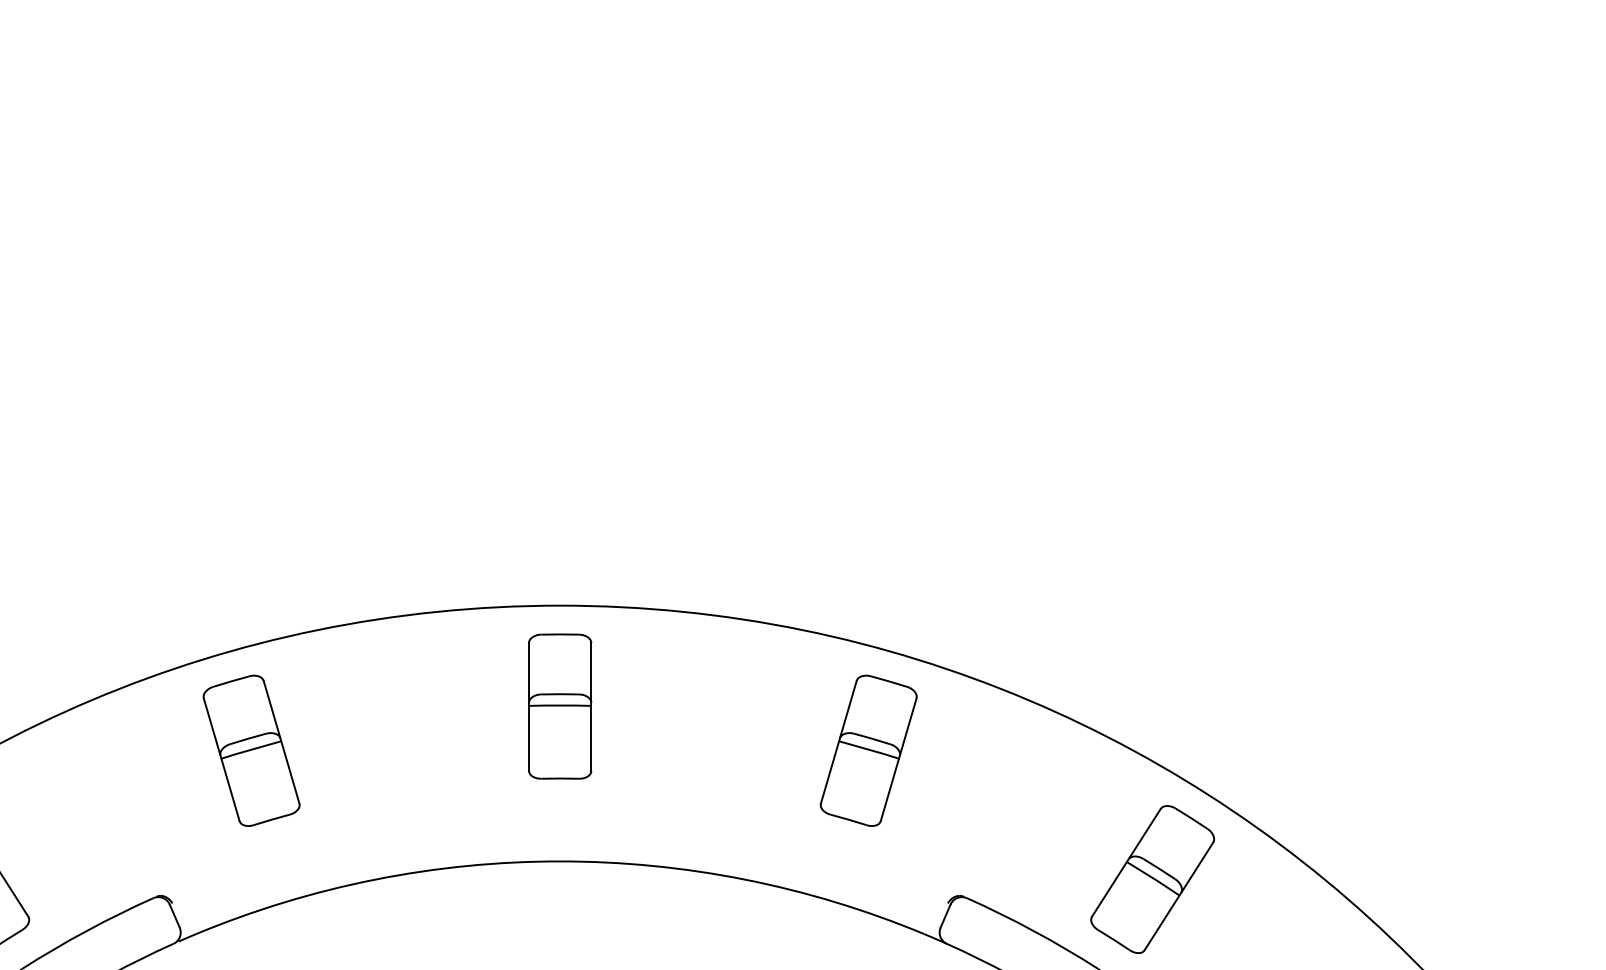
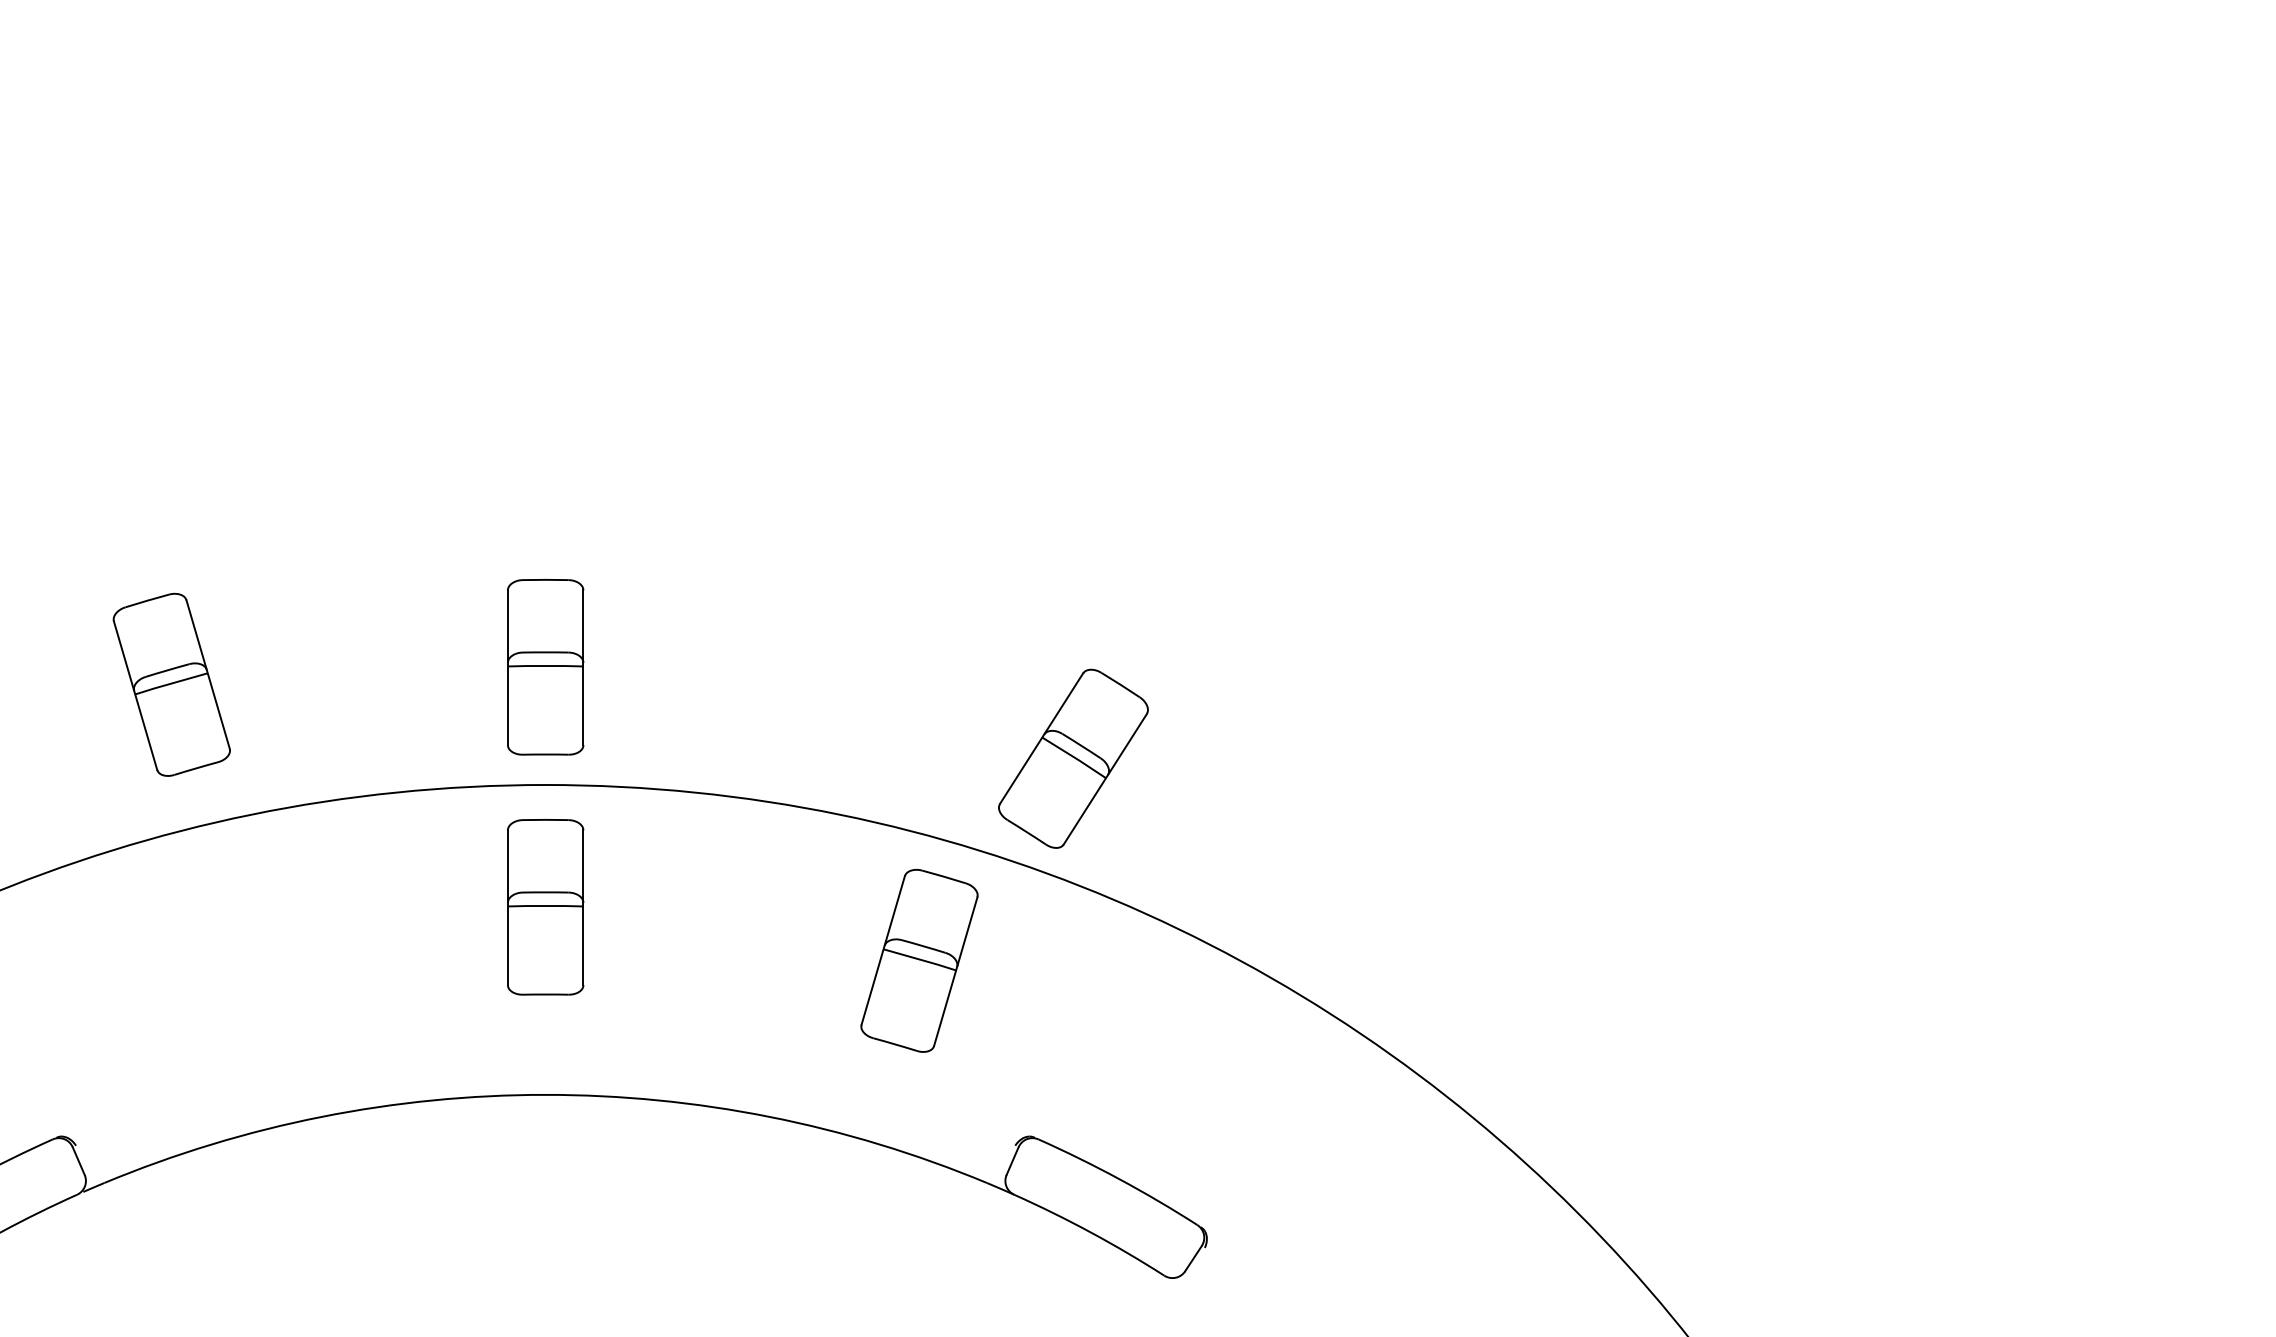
part: (560, 508) -> (545, 667), added
part: (251, 750) -> (171, 684), moved
part: (1152, 879) -> (1073, 758), moved

